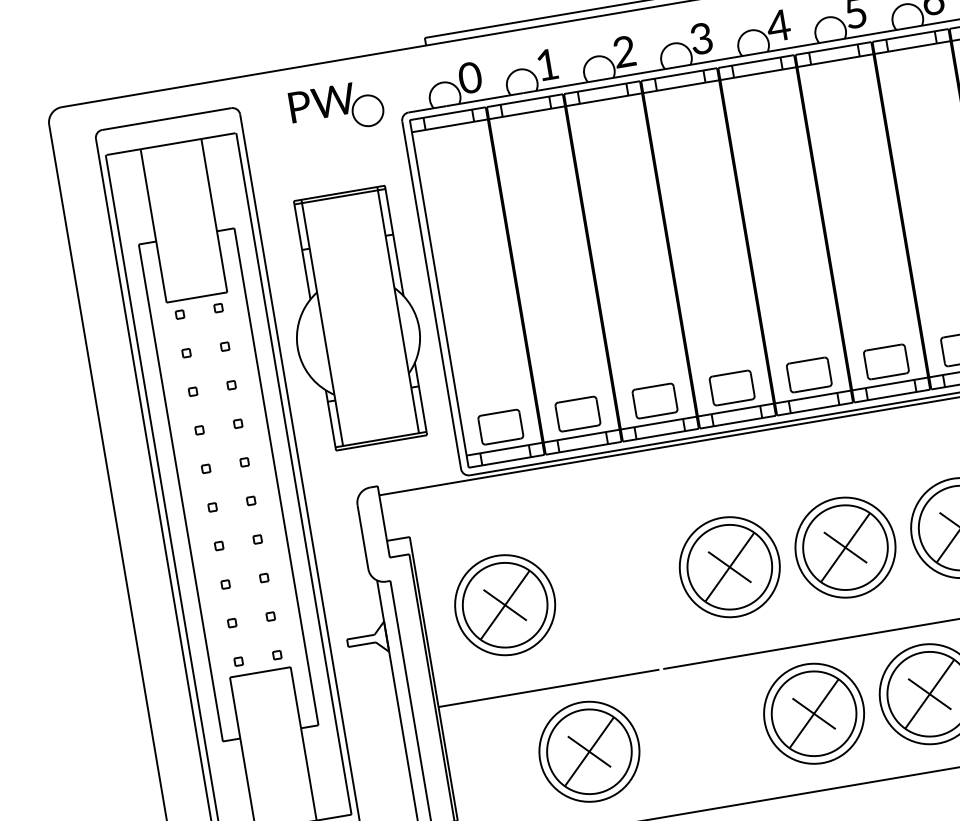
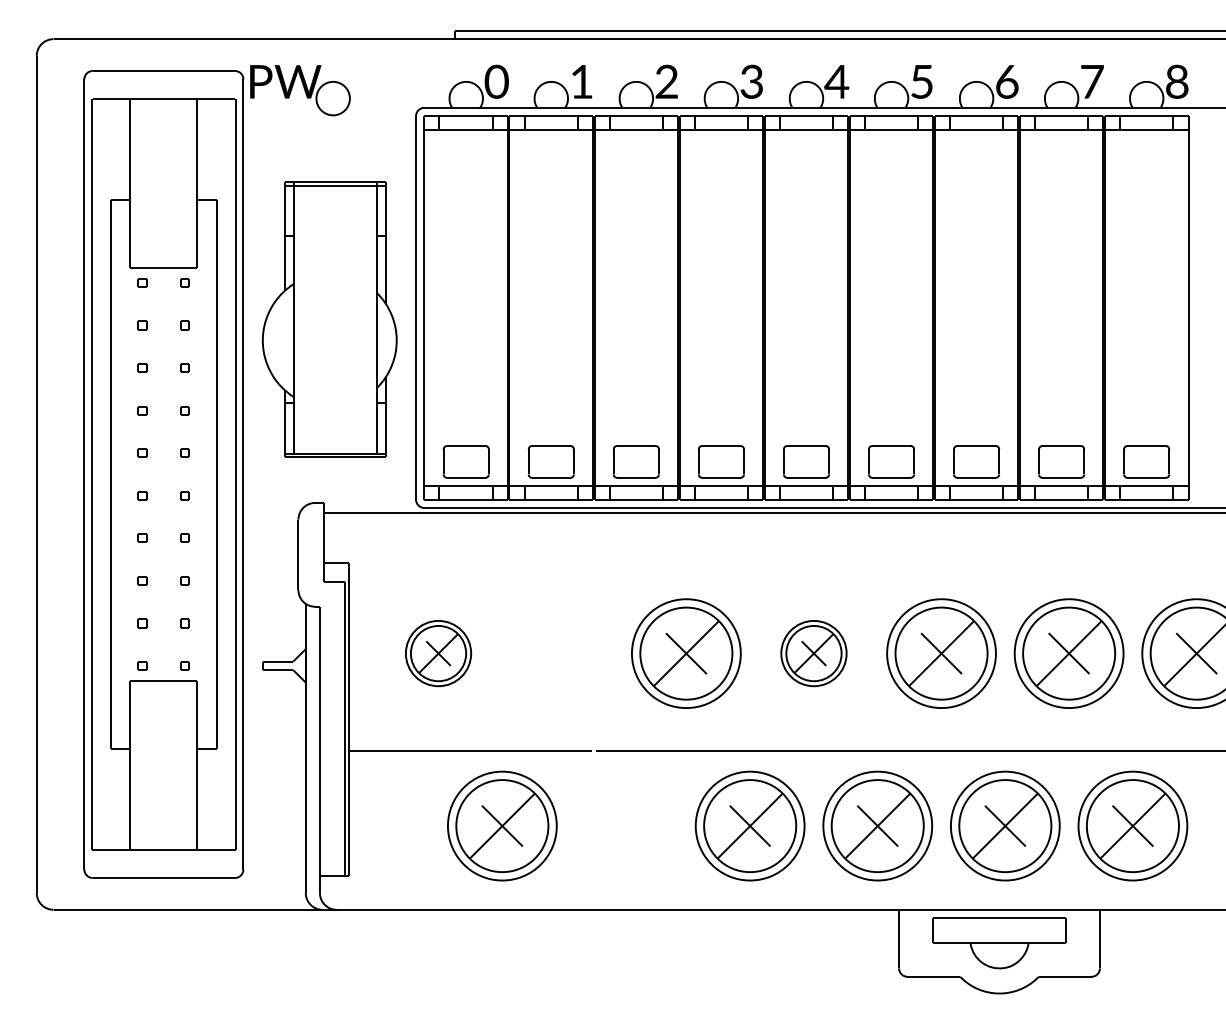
part: (337, 108) -> (300, 90), moved
part: (845, 547) -> (813, 653), size x0.6
part: (505, 605) -> (438, 653), size x0.6

